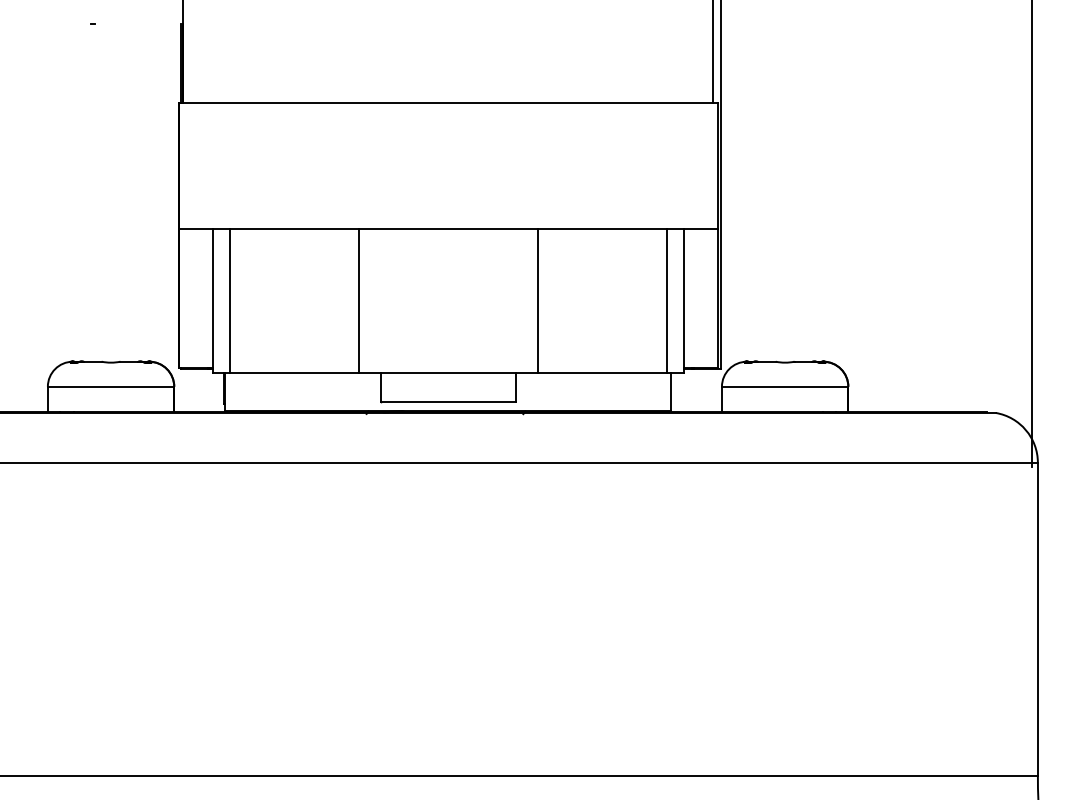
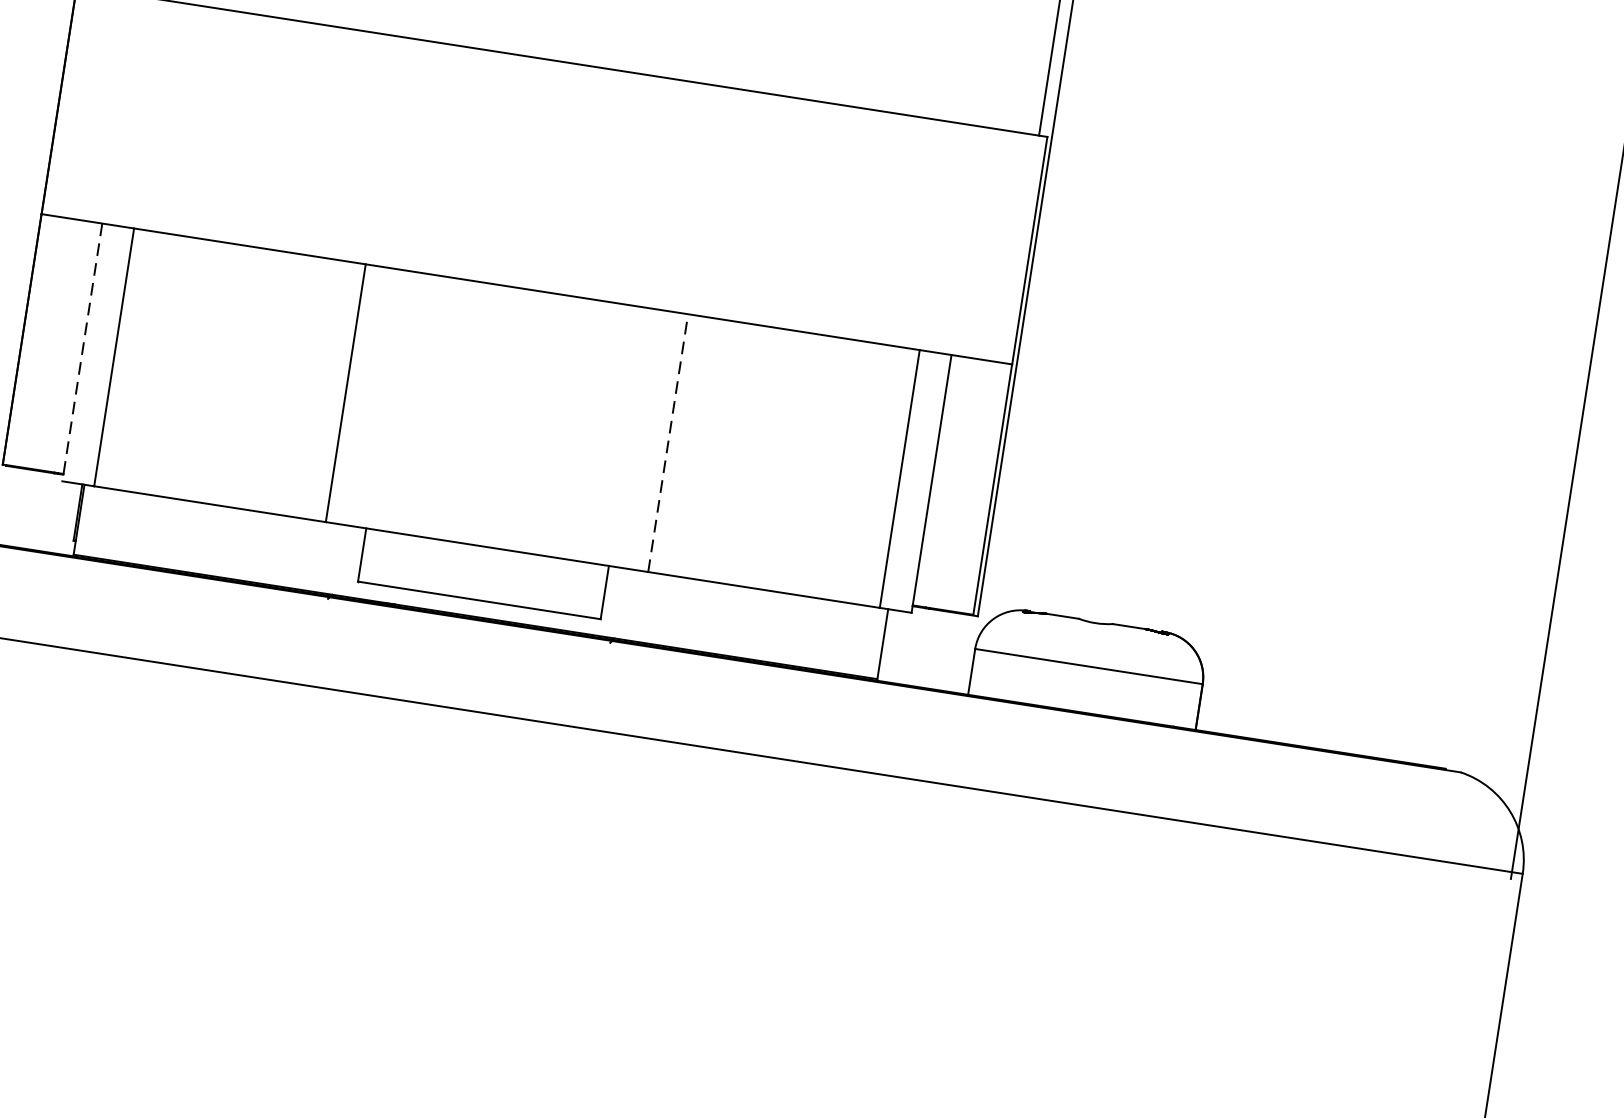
line: (212, 300) -> (82, 351), solid -> dashed
line: (538, 300) -> (669, 442), solid -> dashed

